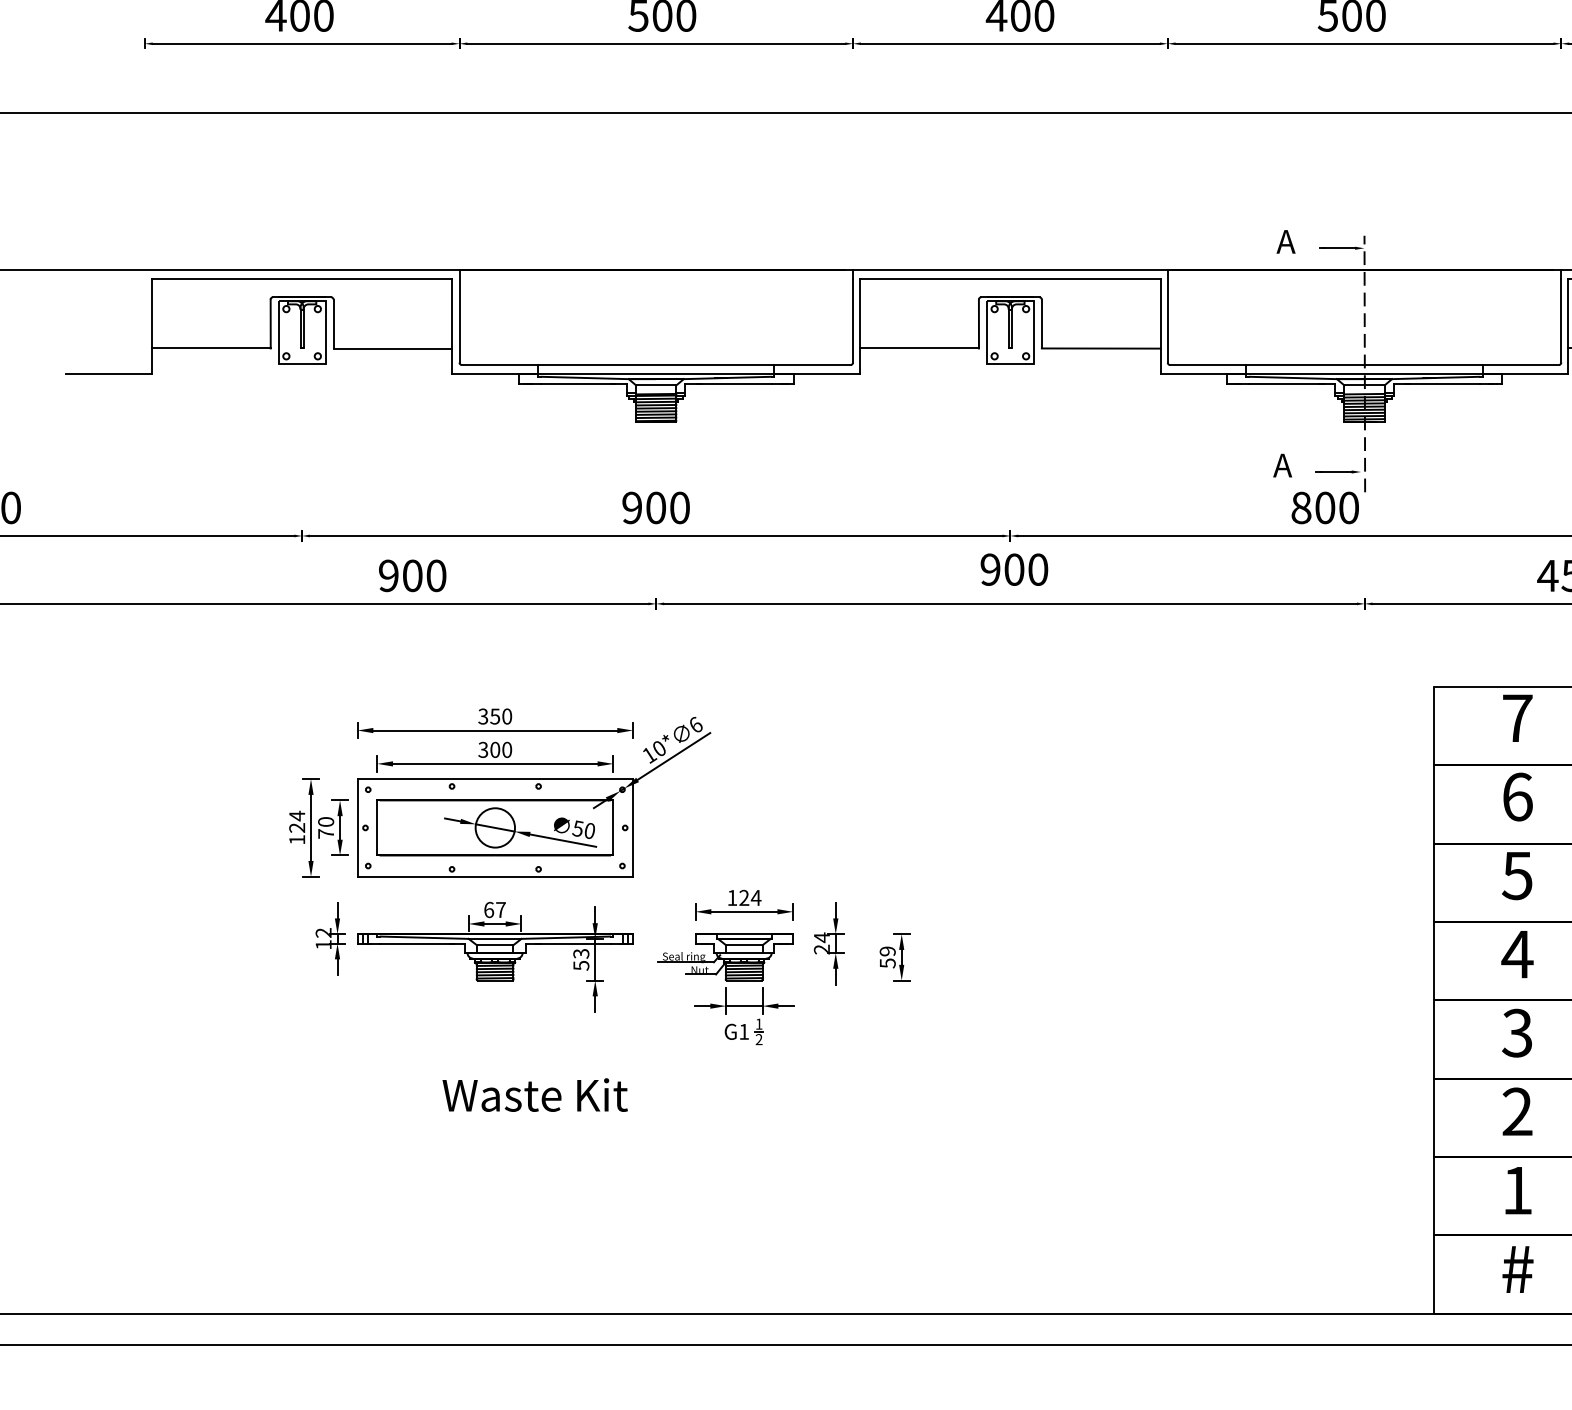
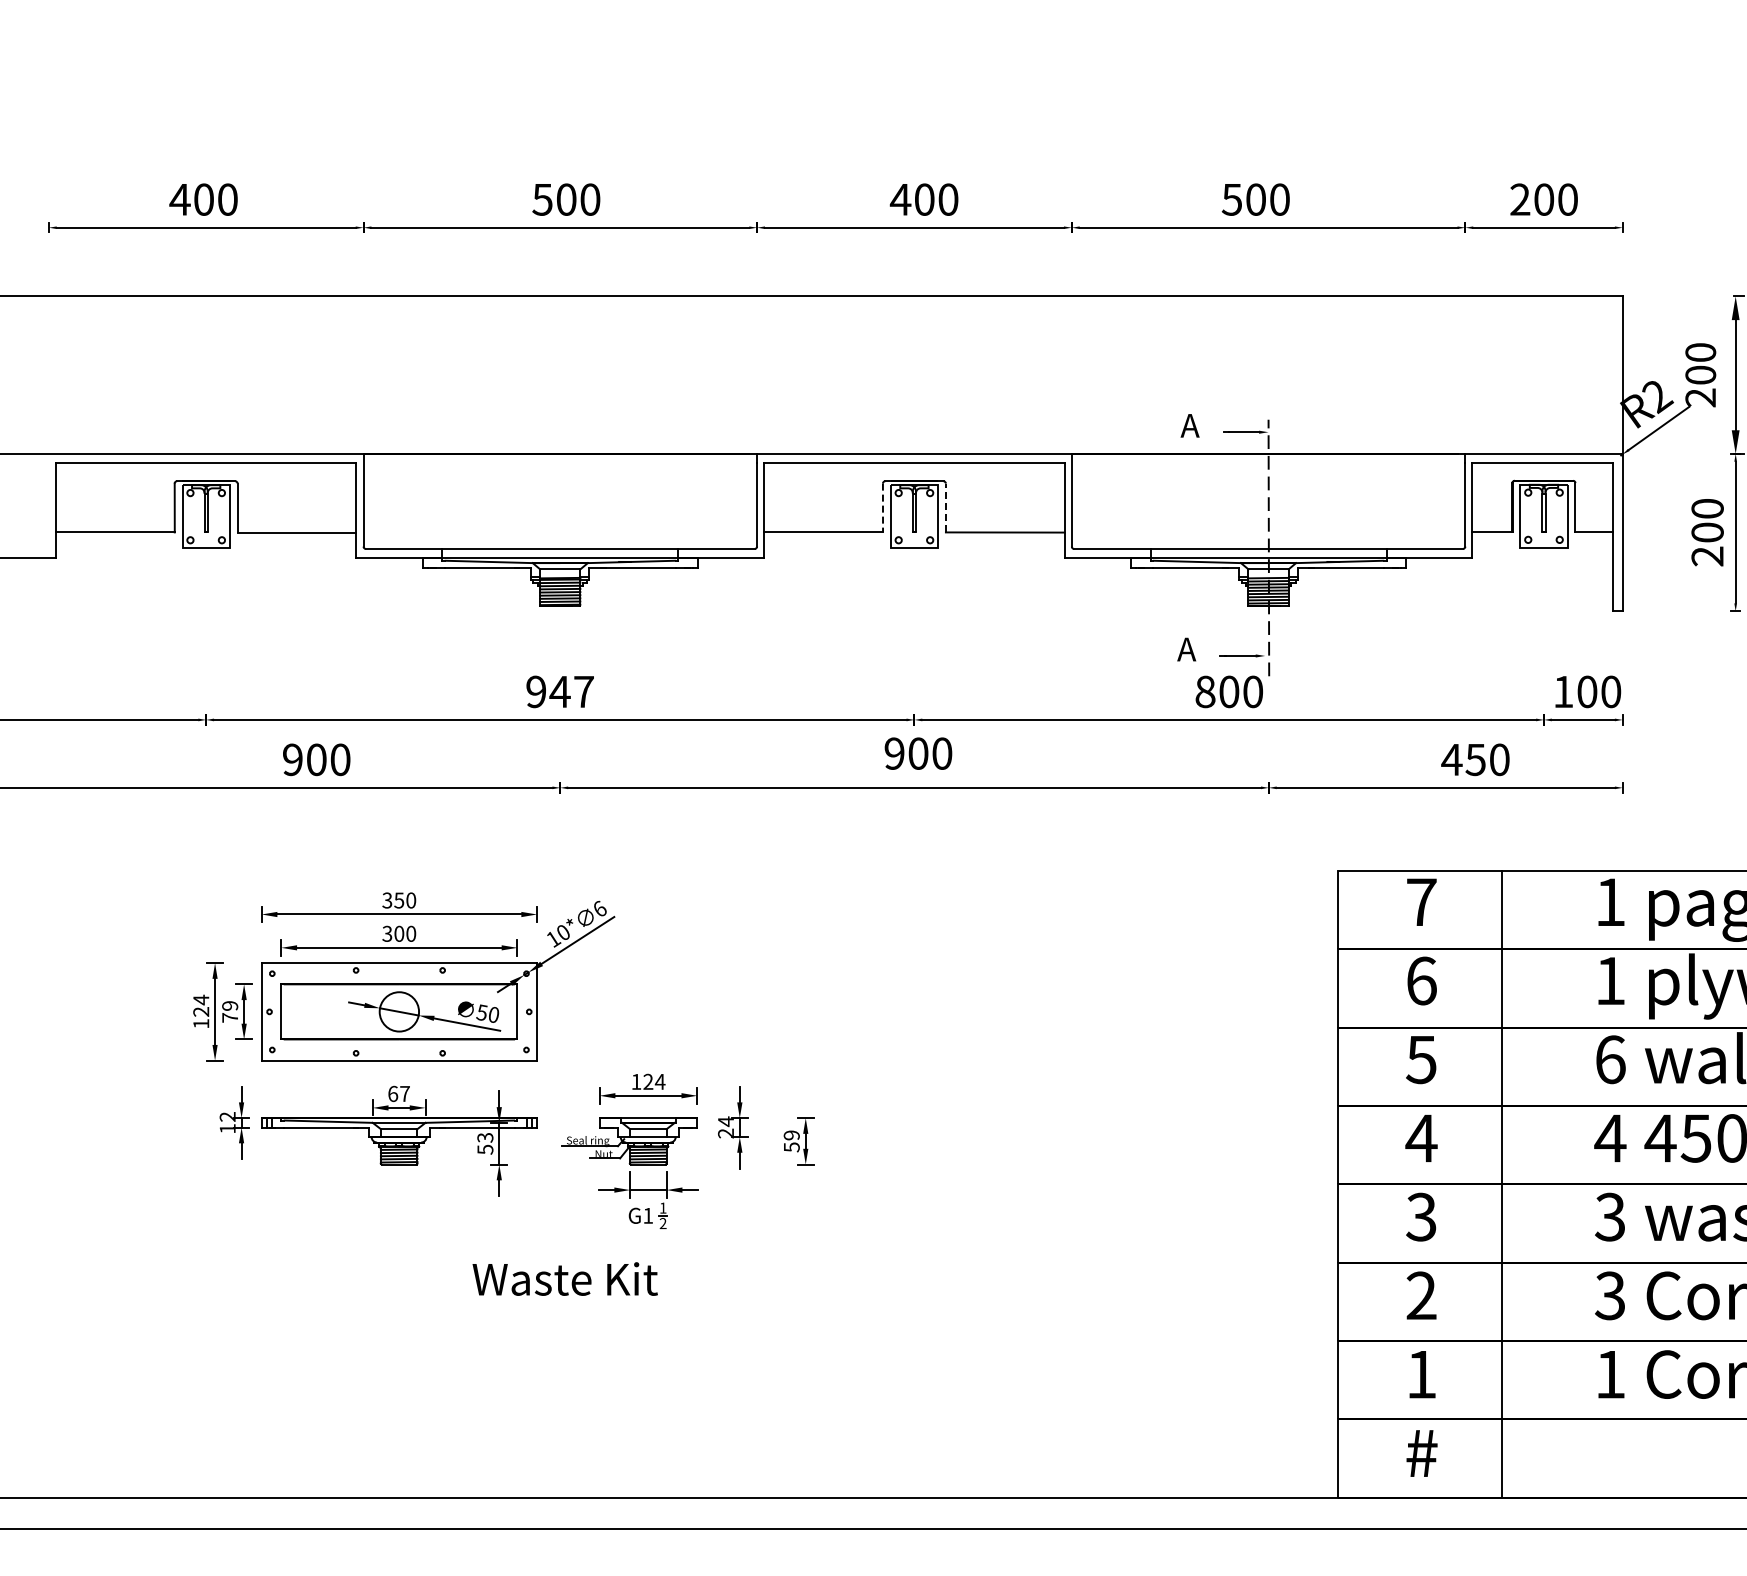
line: (1041, 323) -> (945, 507), solid -> dashed
line: (978, 324) -> (882, 508), solid -> dashed
text: (667, 507) -> (571, 691), 900 -> 947
text: (326, 821) -> (230, 1005), 70 -> 79
text: (534, 1094) -> (564, 1278), moved

